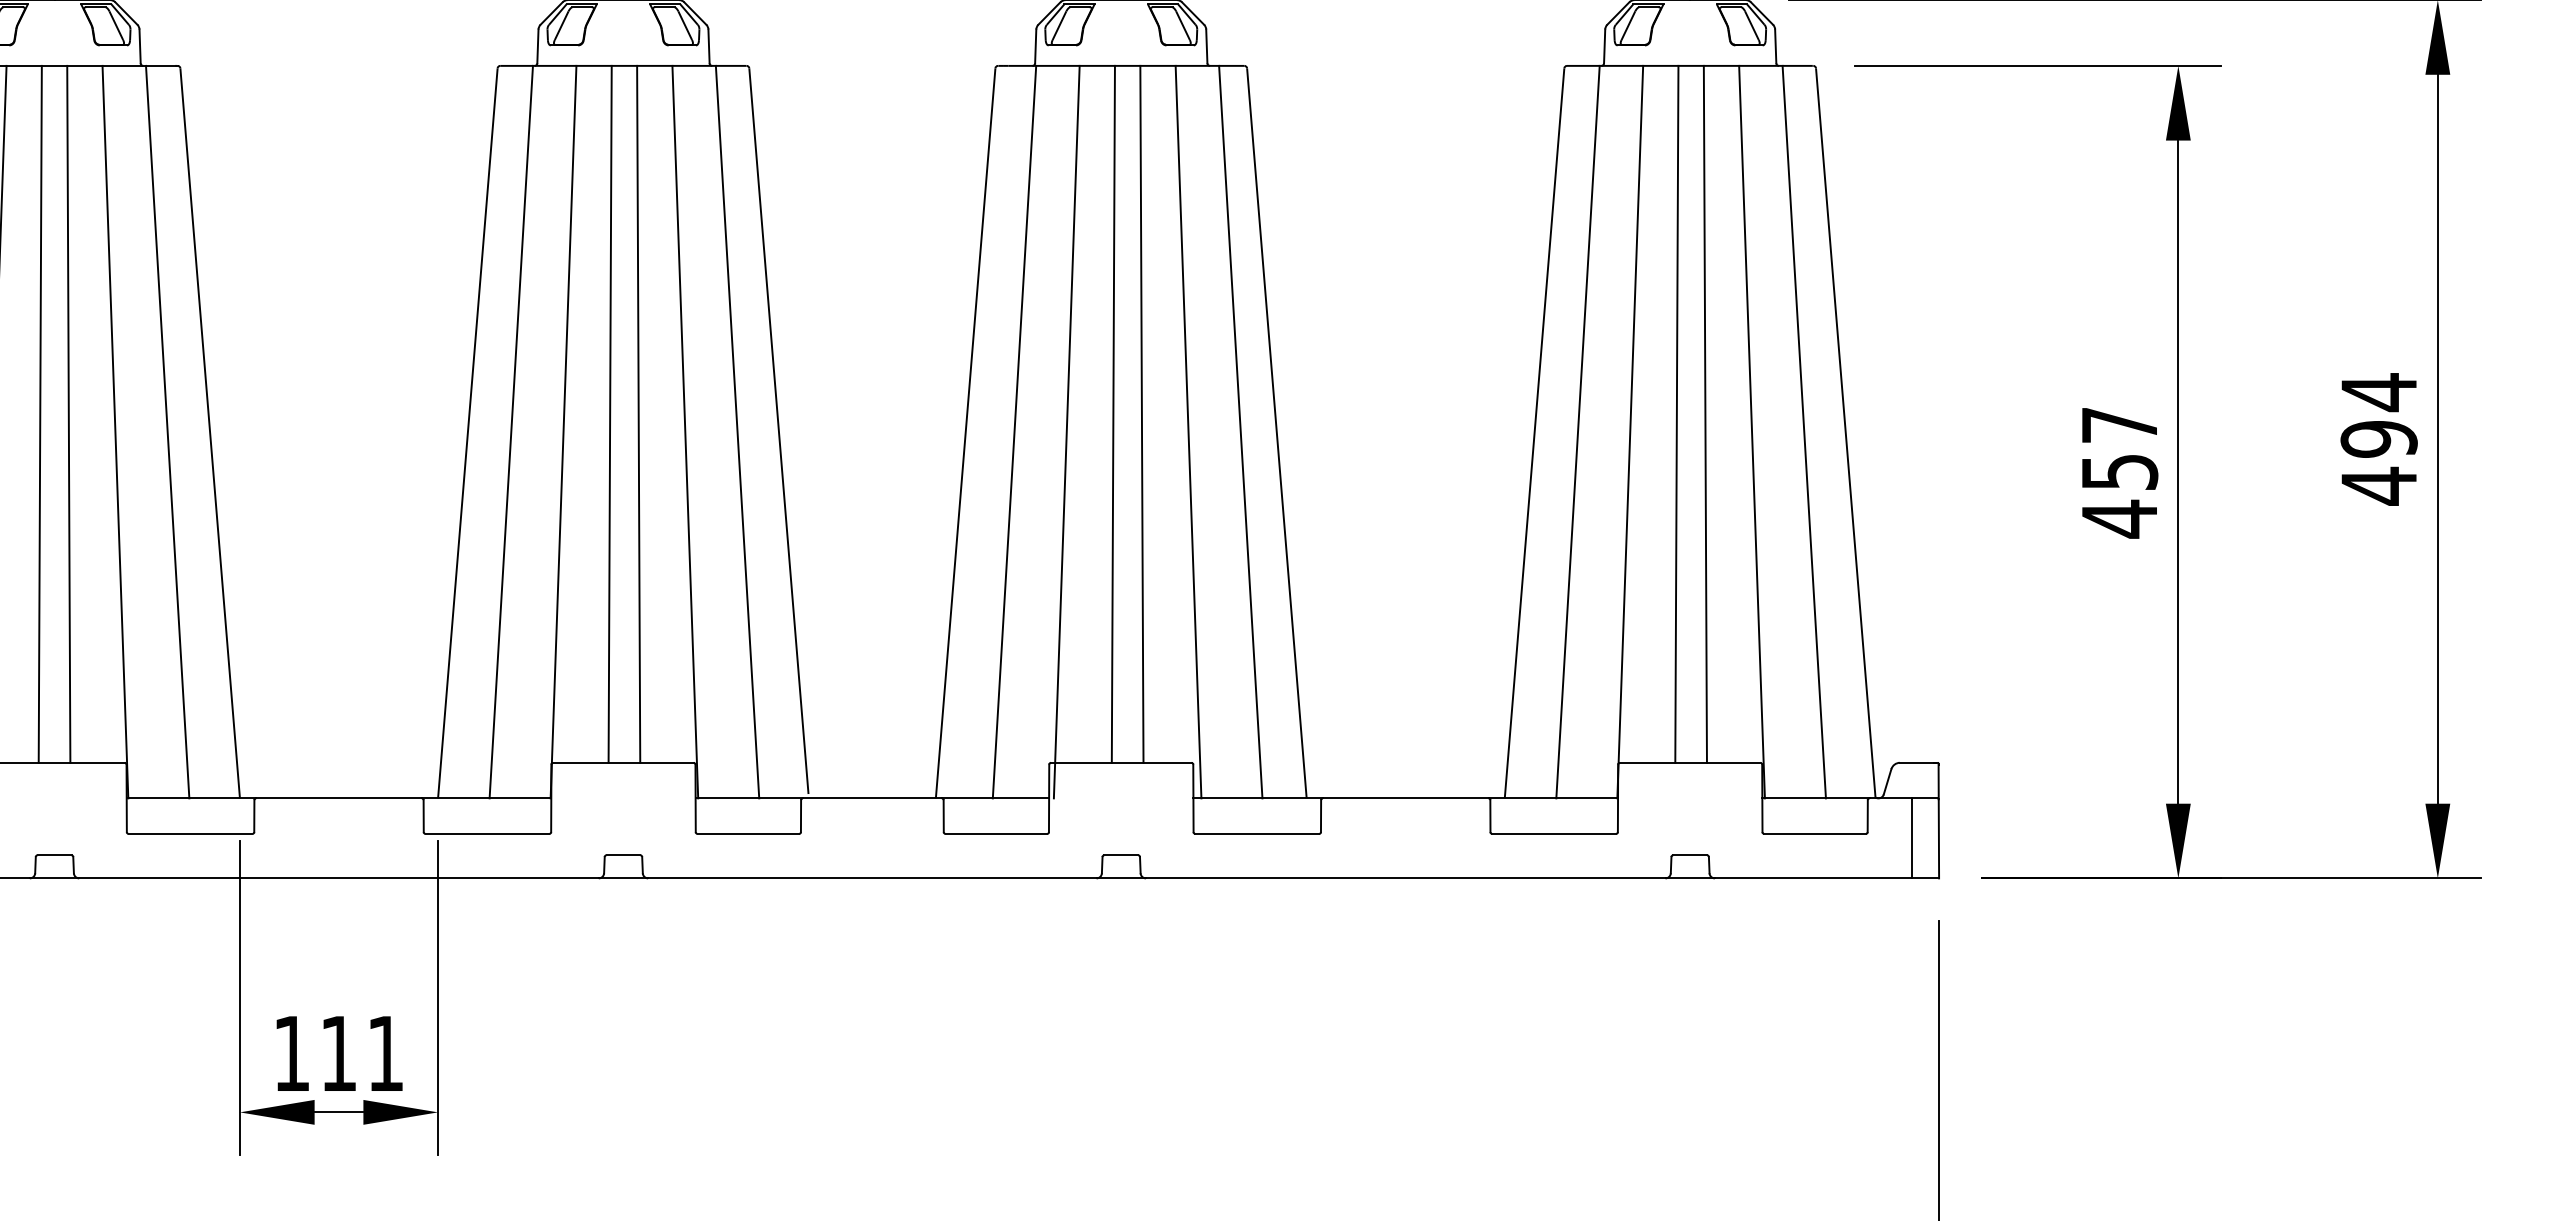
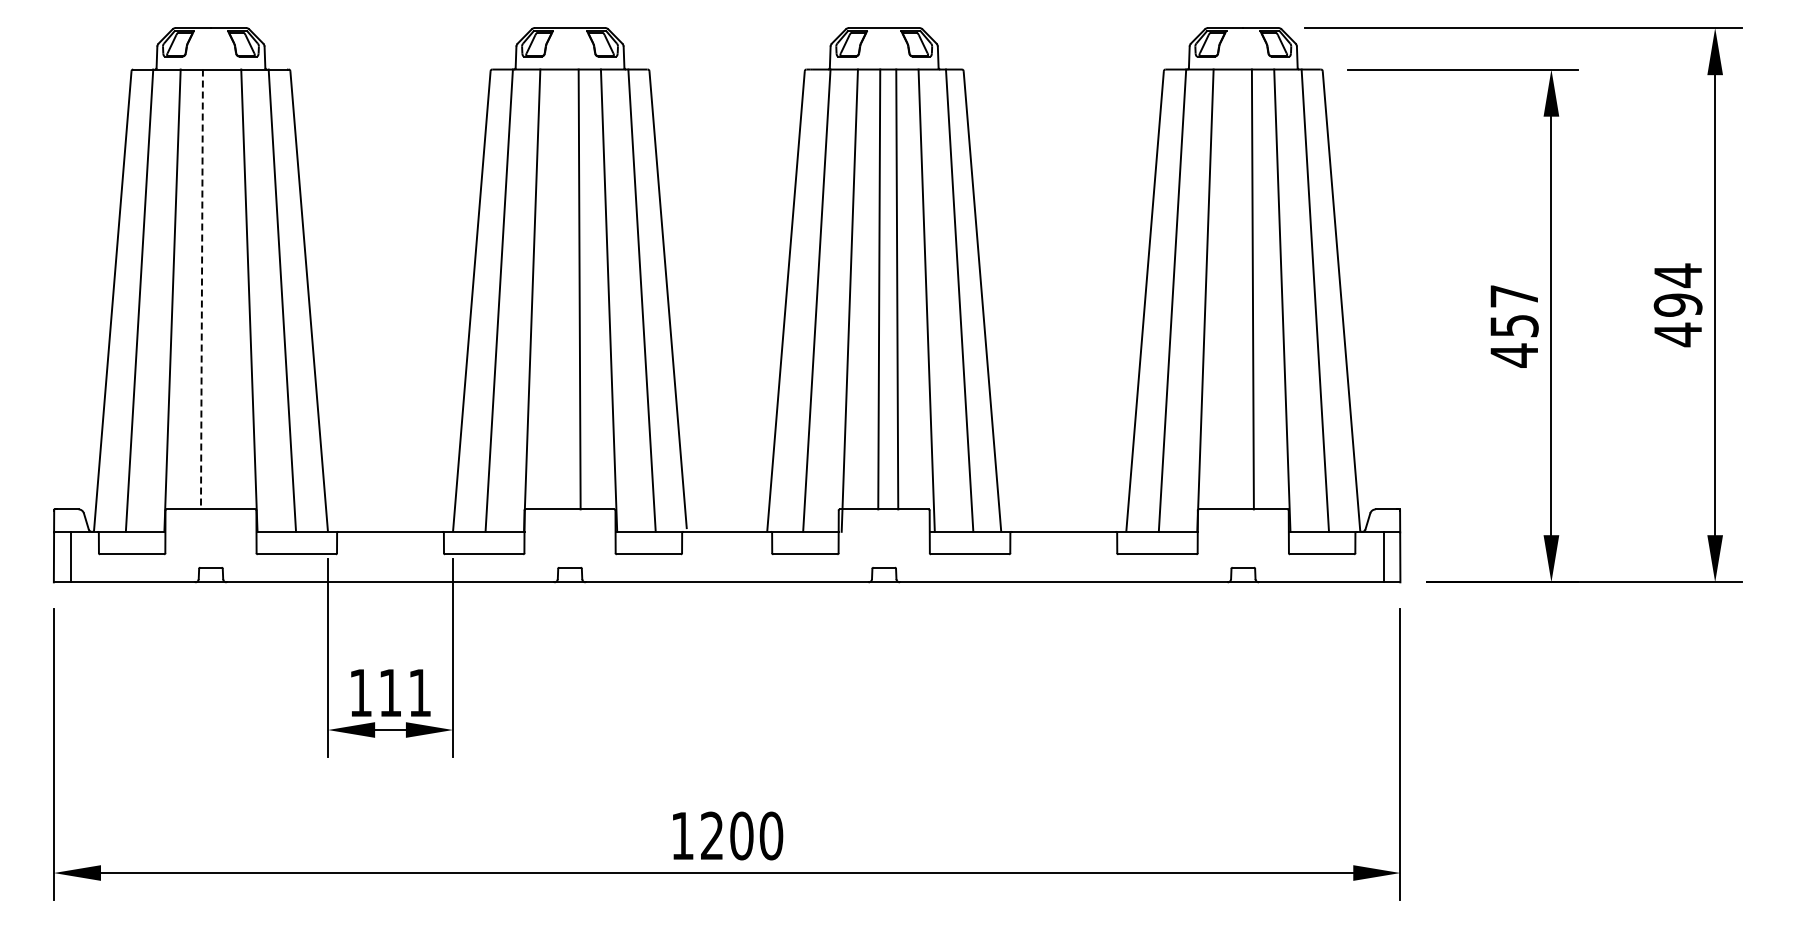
line: (39, 414) -> (201, 289), solid -> dashed
line: (68, 414) -> (219, 289), removed
line: (609, 414) -> (561, 289), removed
line: (1676, 414) -> (1234, 289), removed

